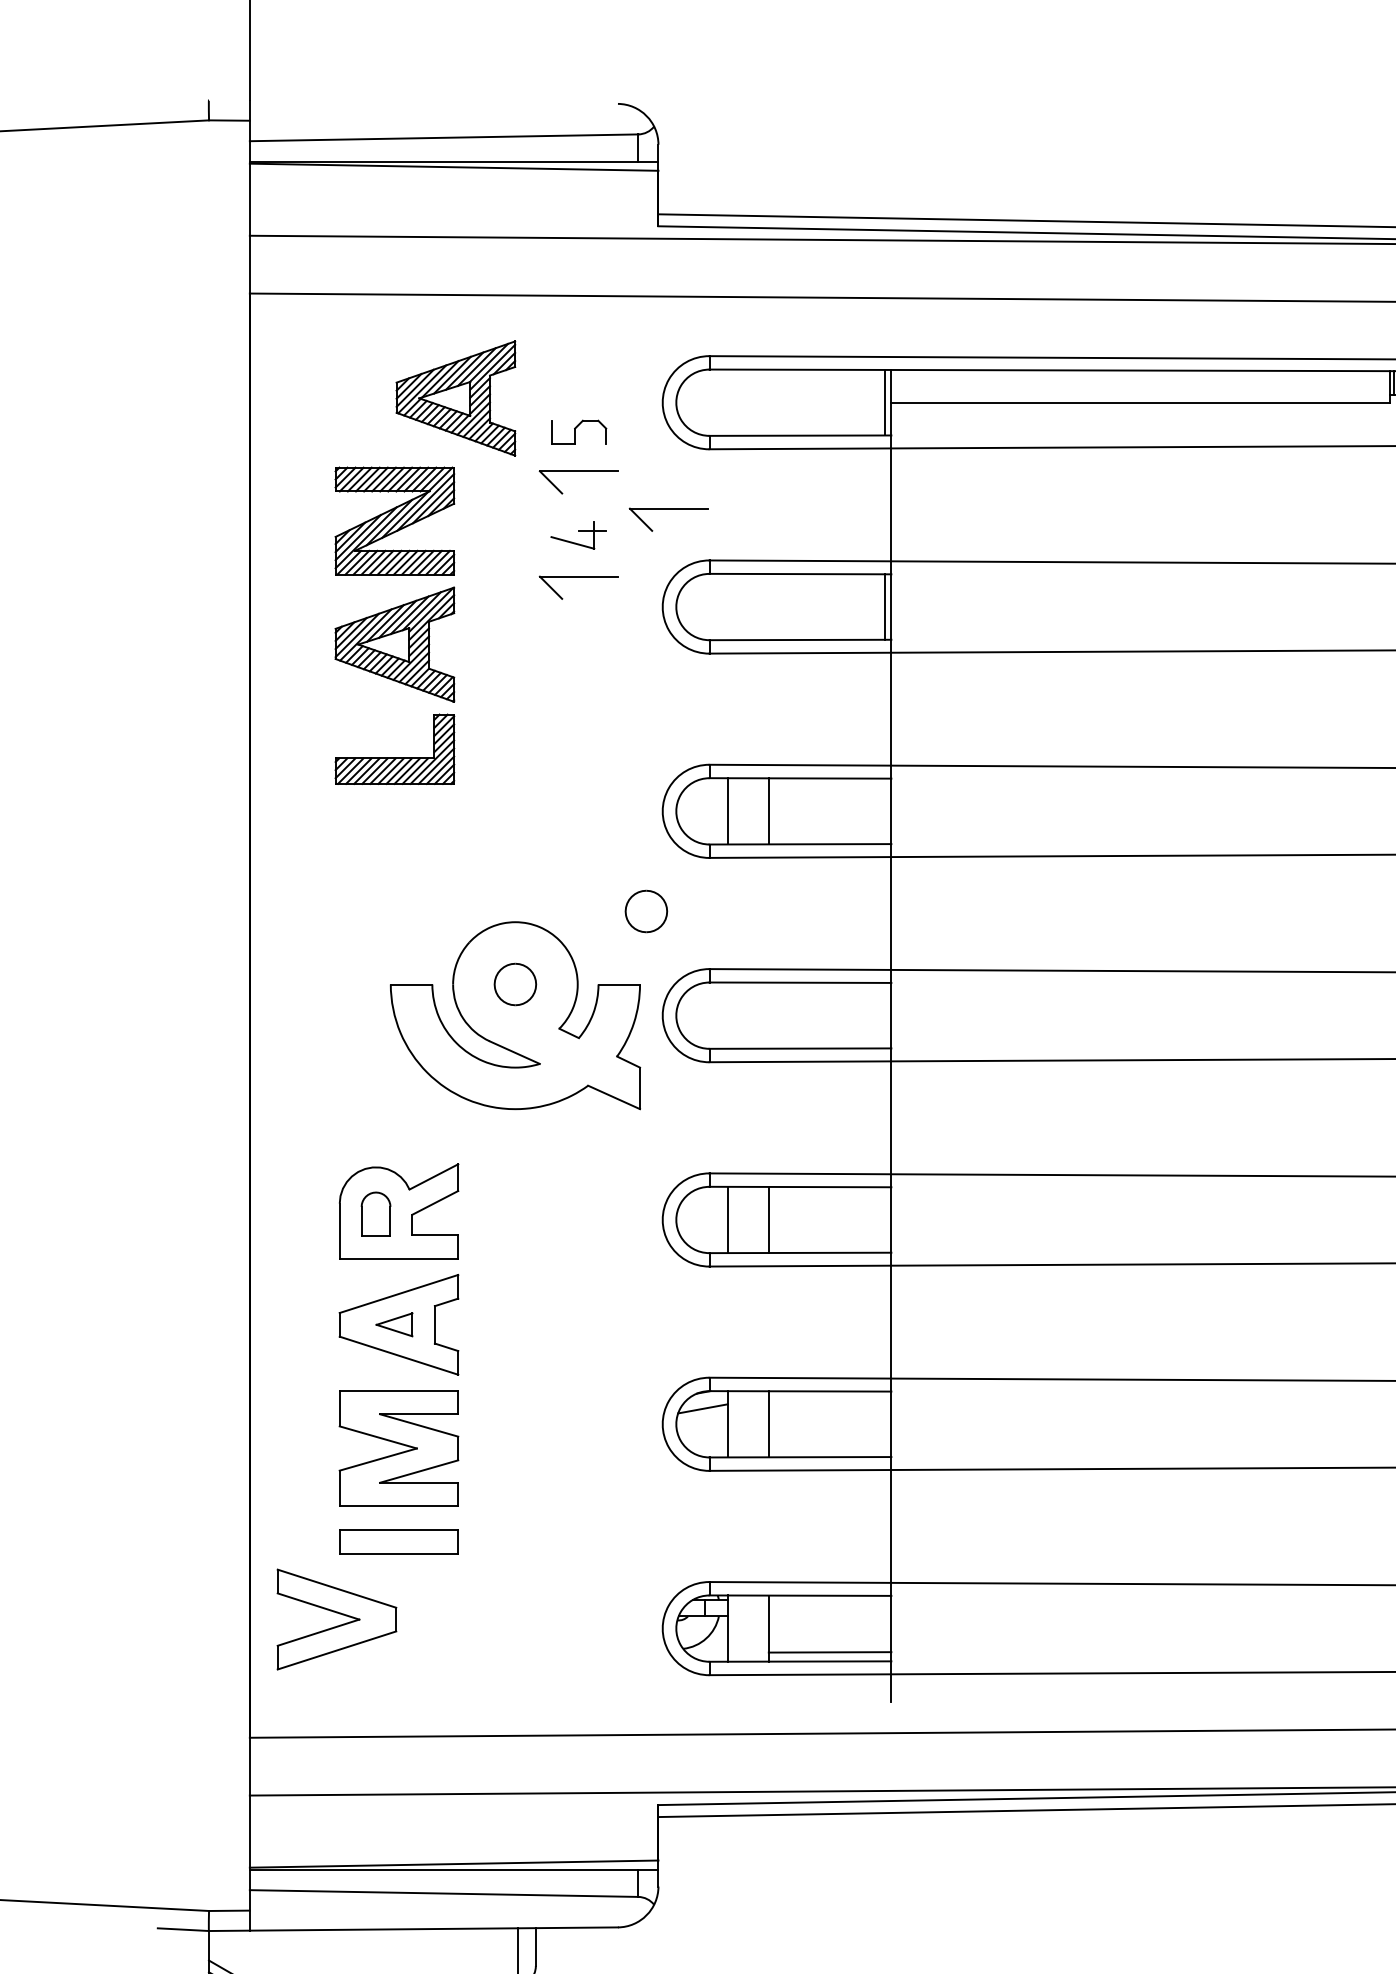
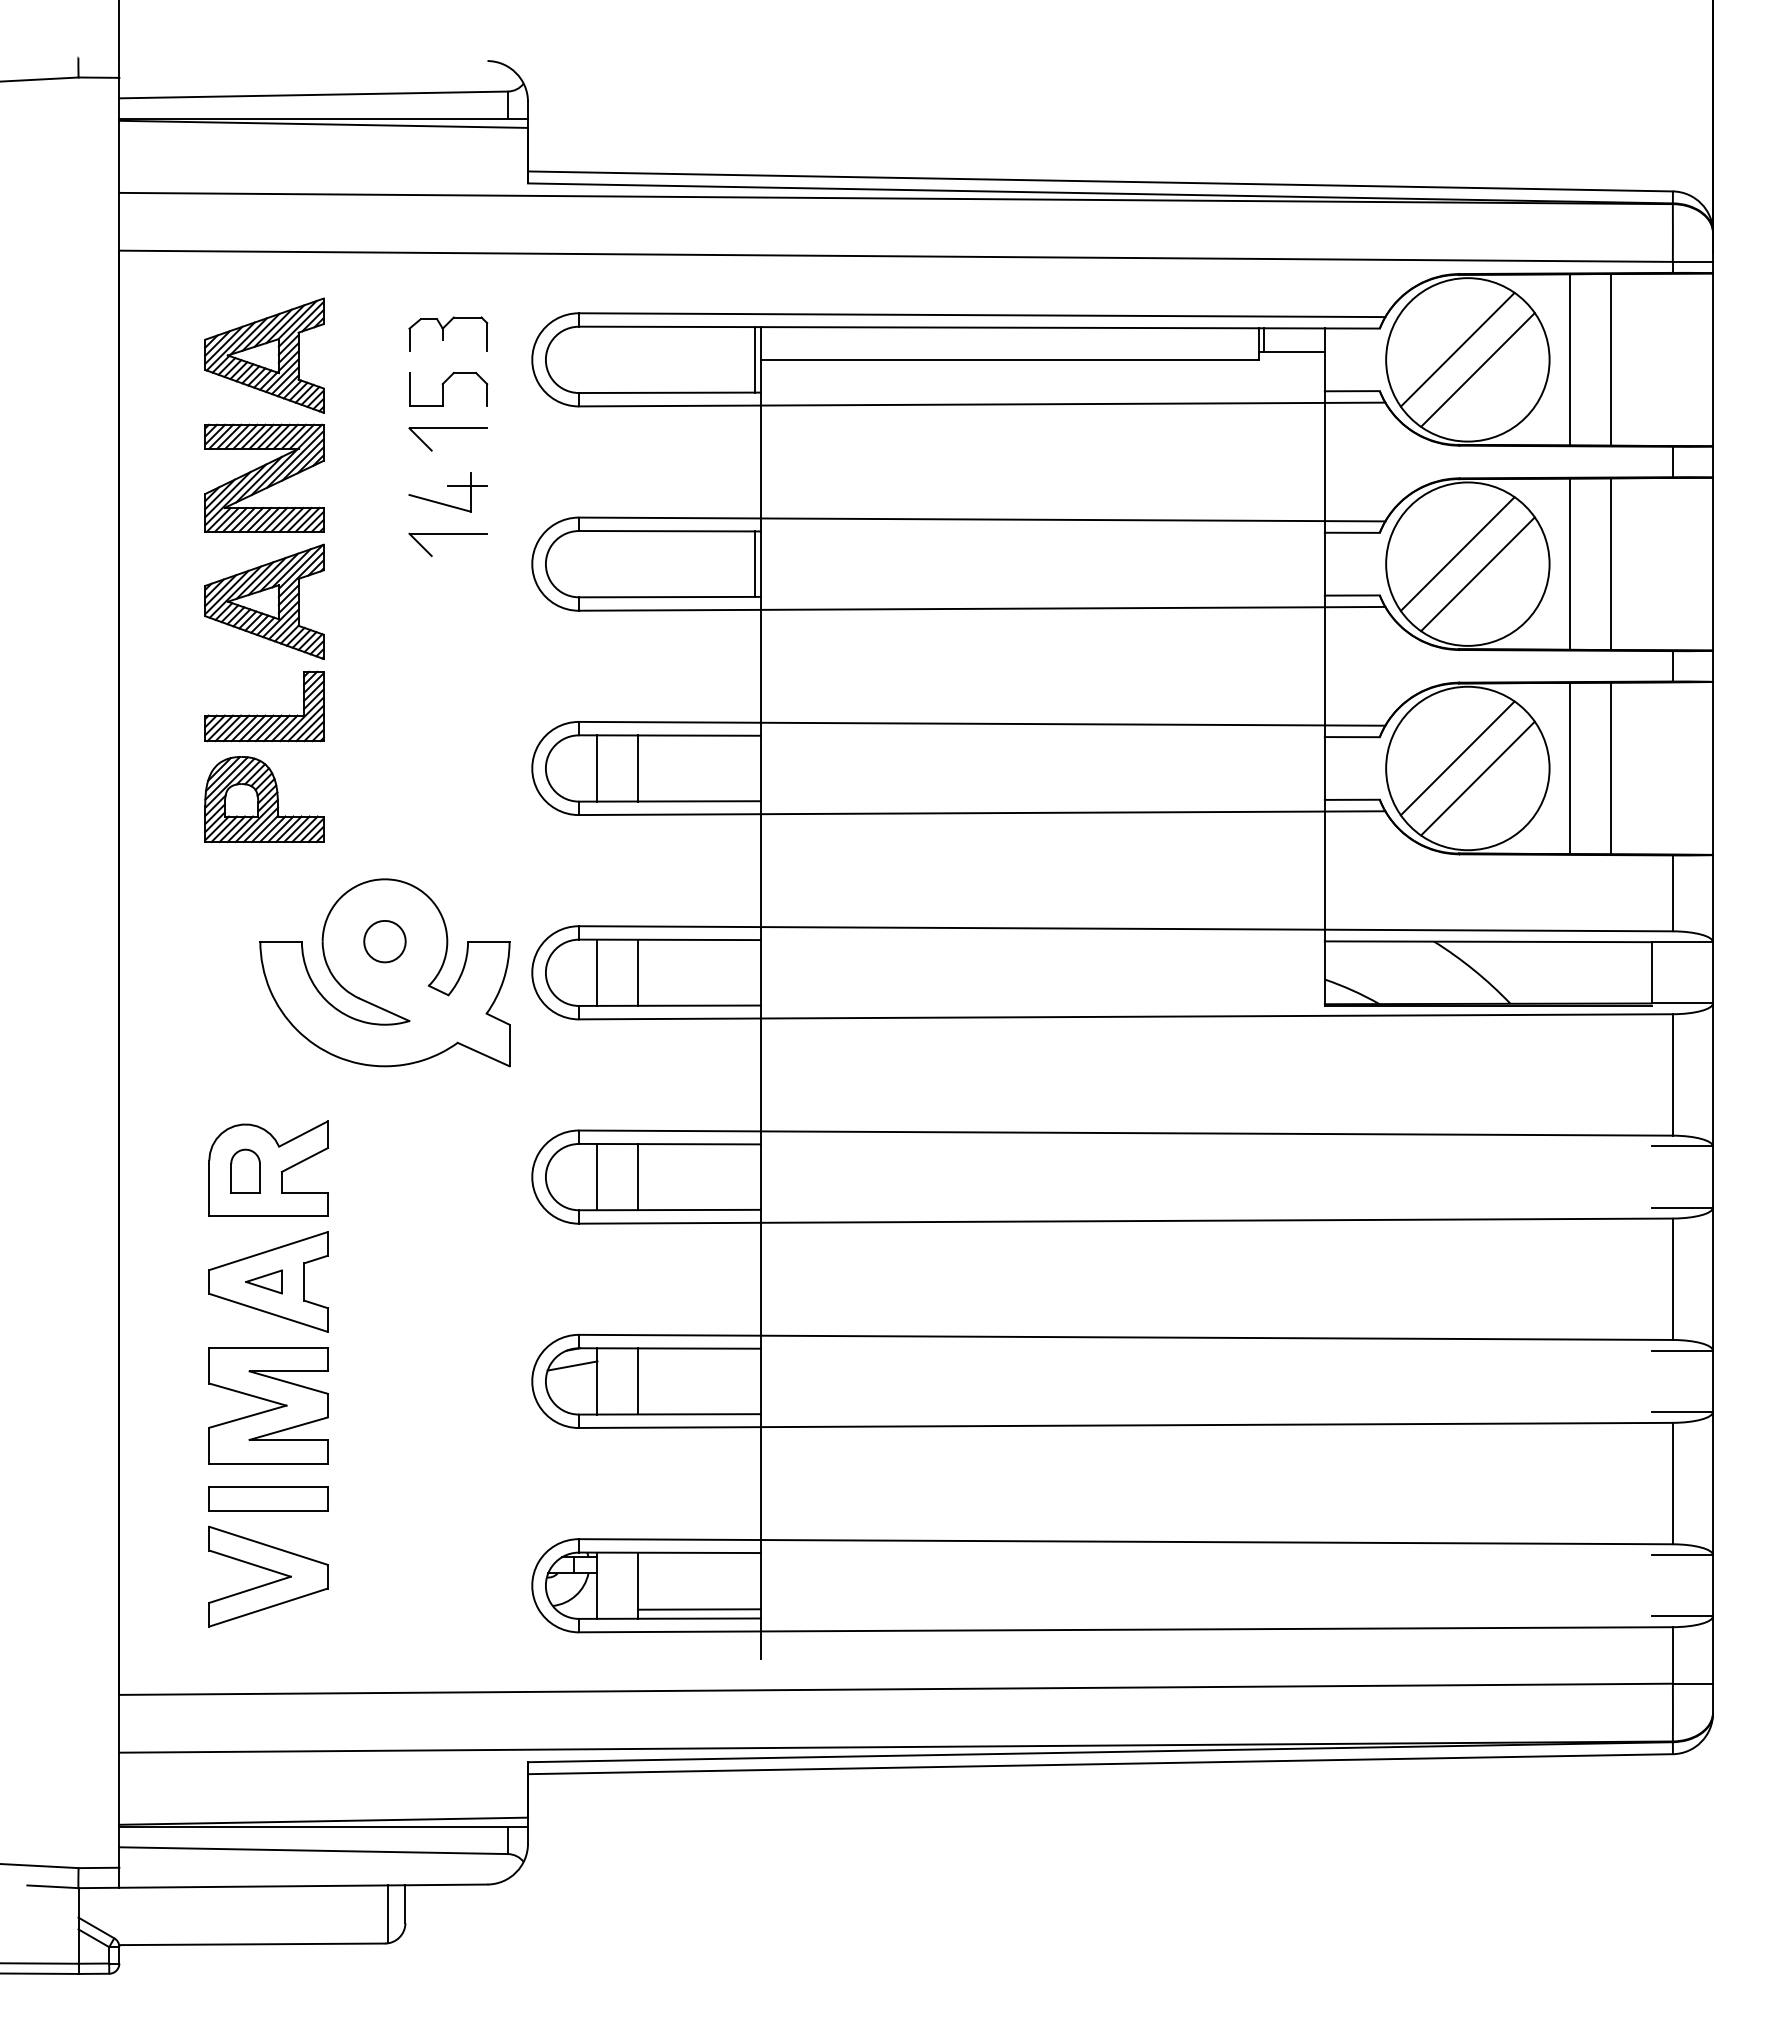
part: (578, 376) -> (448, 333), added
part: (455, 398) -> (264, 355), moved
part: (578, 432) -> (448, 389), size x1.43
part: (667, 509) -> (537, 466), removed
part: (577, 535) -> (447, 492), size x1.43
part: (394, 842) -> (264, 799), added
part: (645, 911) -> (515, 868), removed
line: (727, 1015) -> (597, 972), added
line: (768, 1015) -> (638, 972), added
part: (336, 1619) -> (268, 1576), moved

